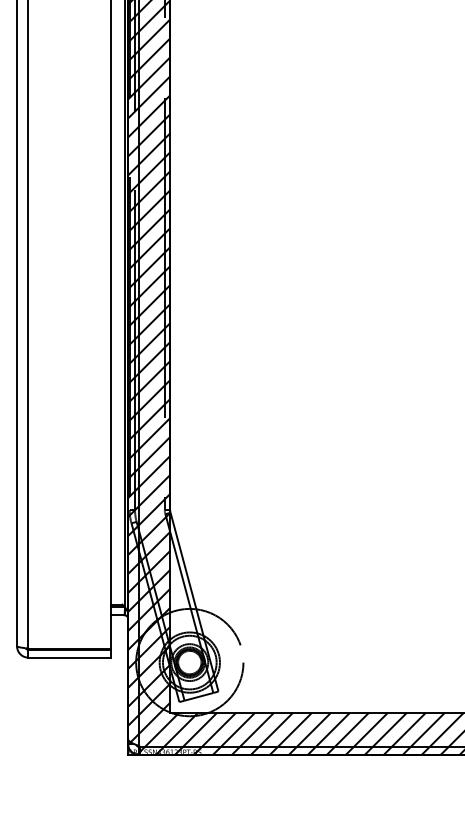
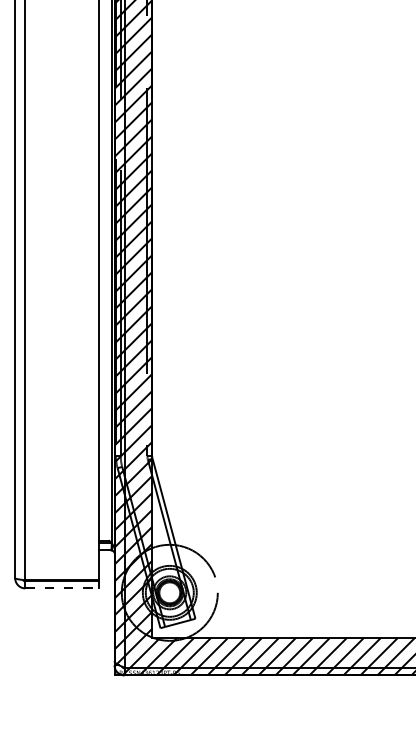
line: (70, 657) -> (63, 588), solid -> dashed

